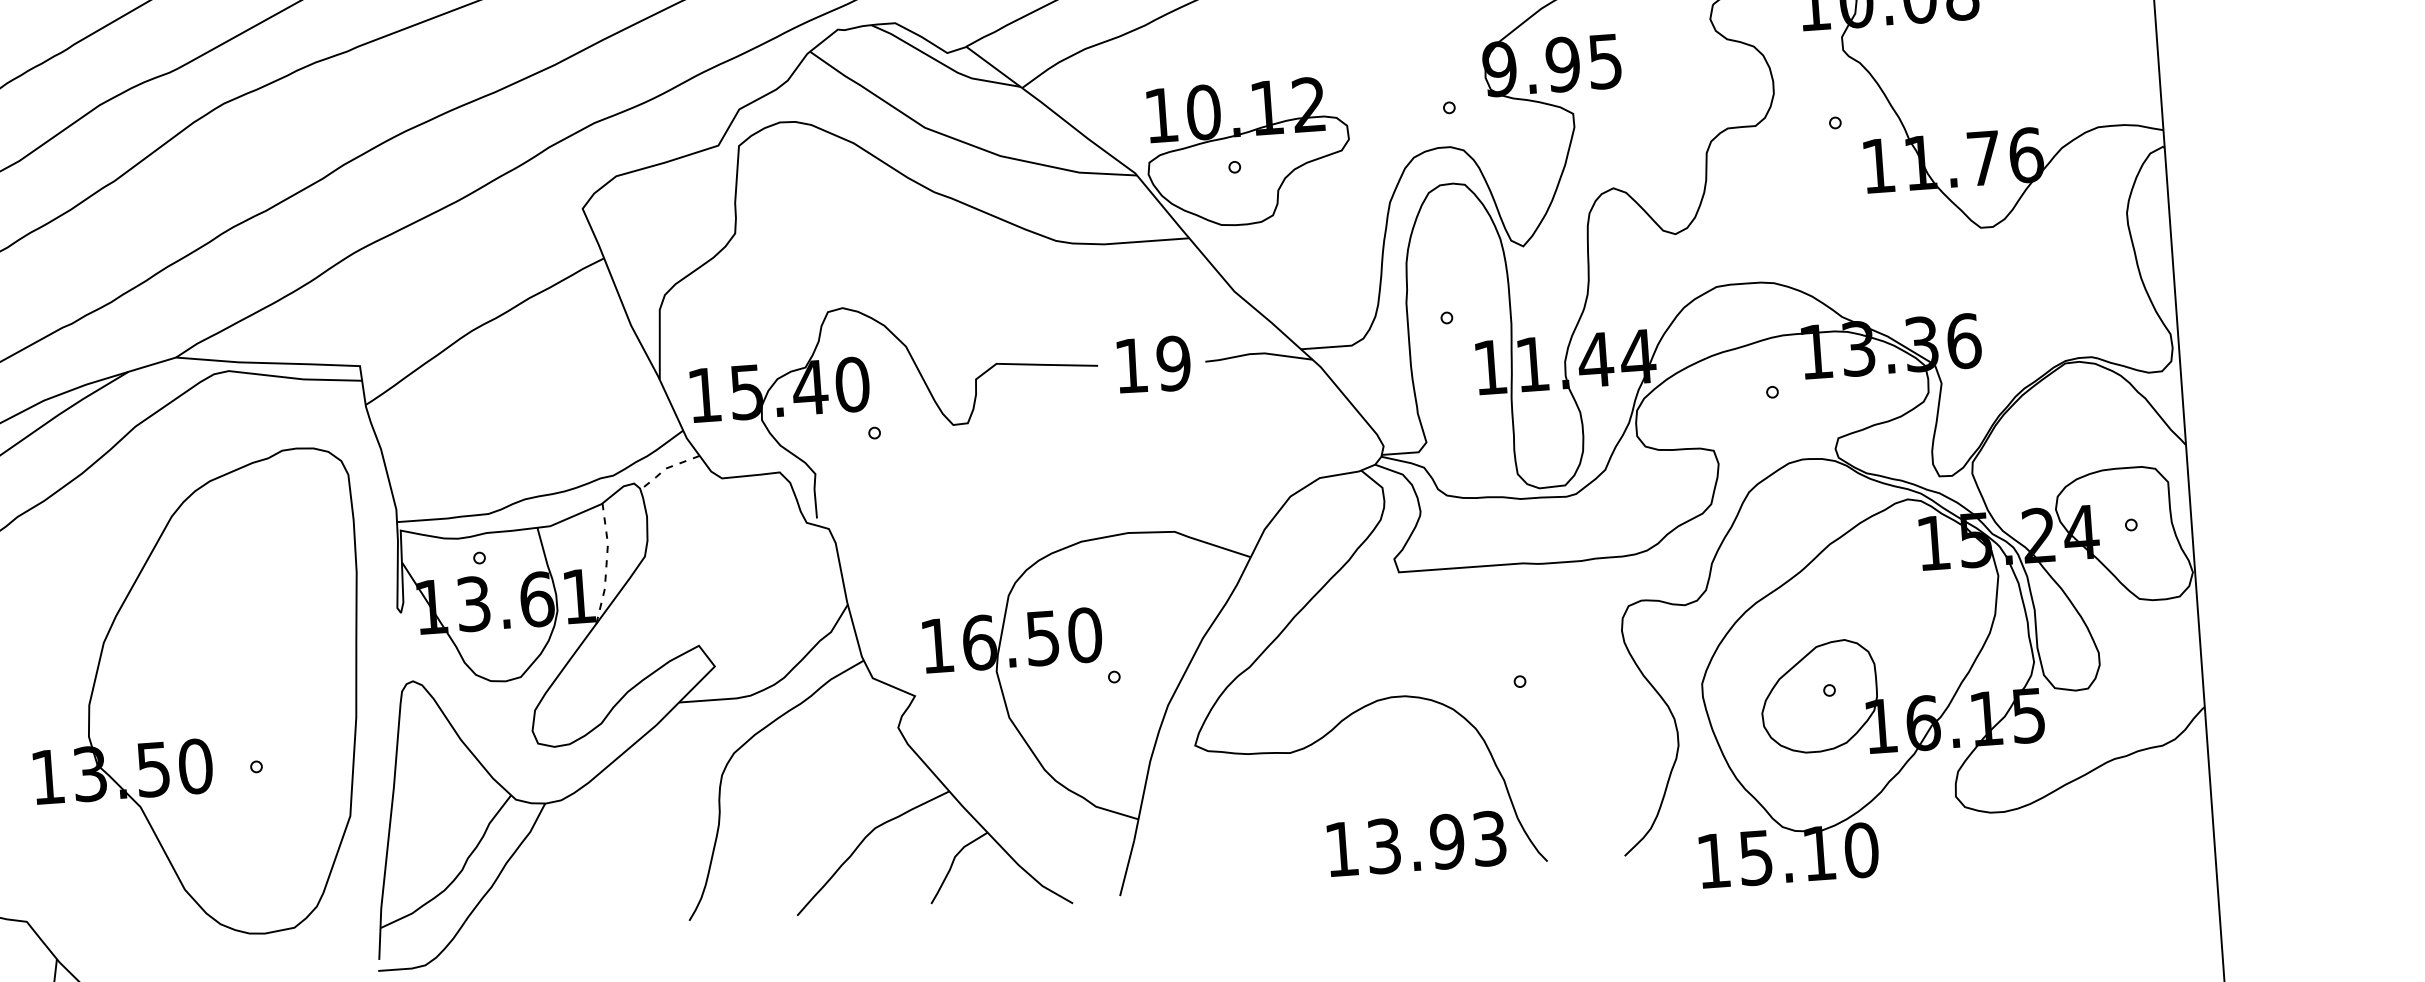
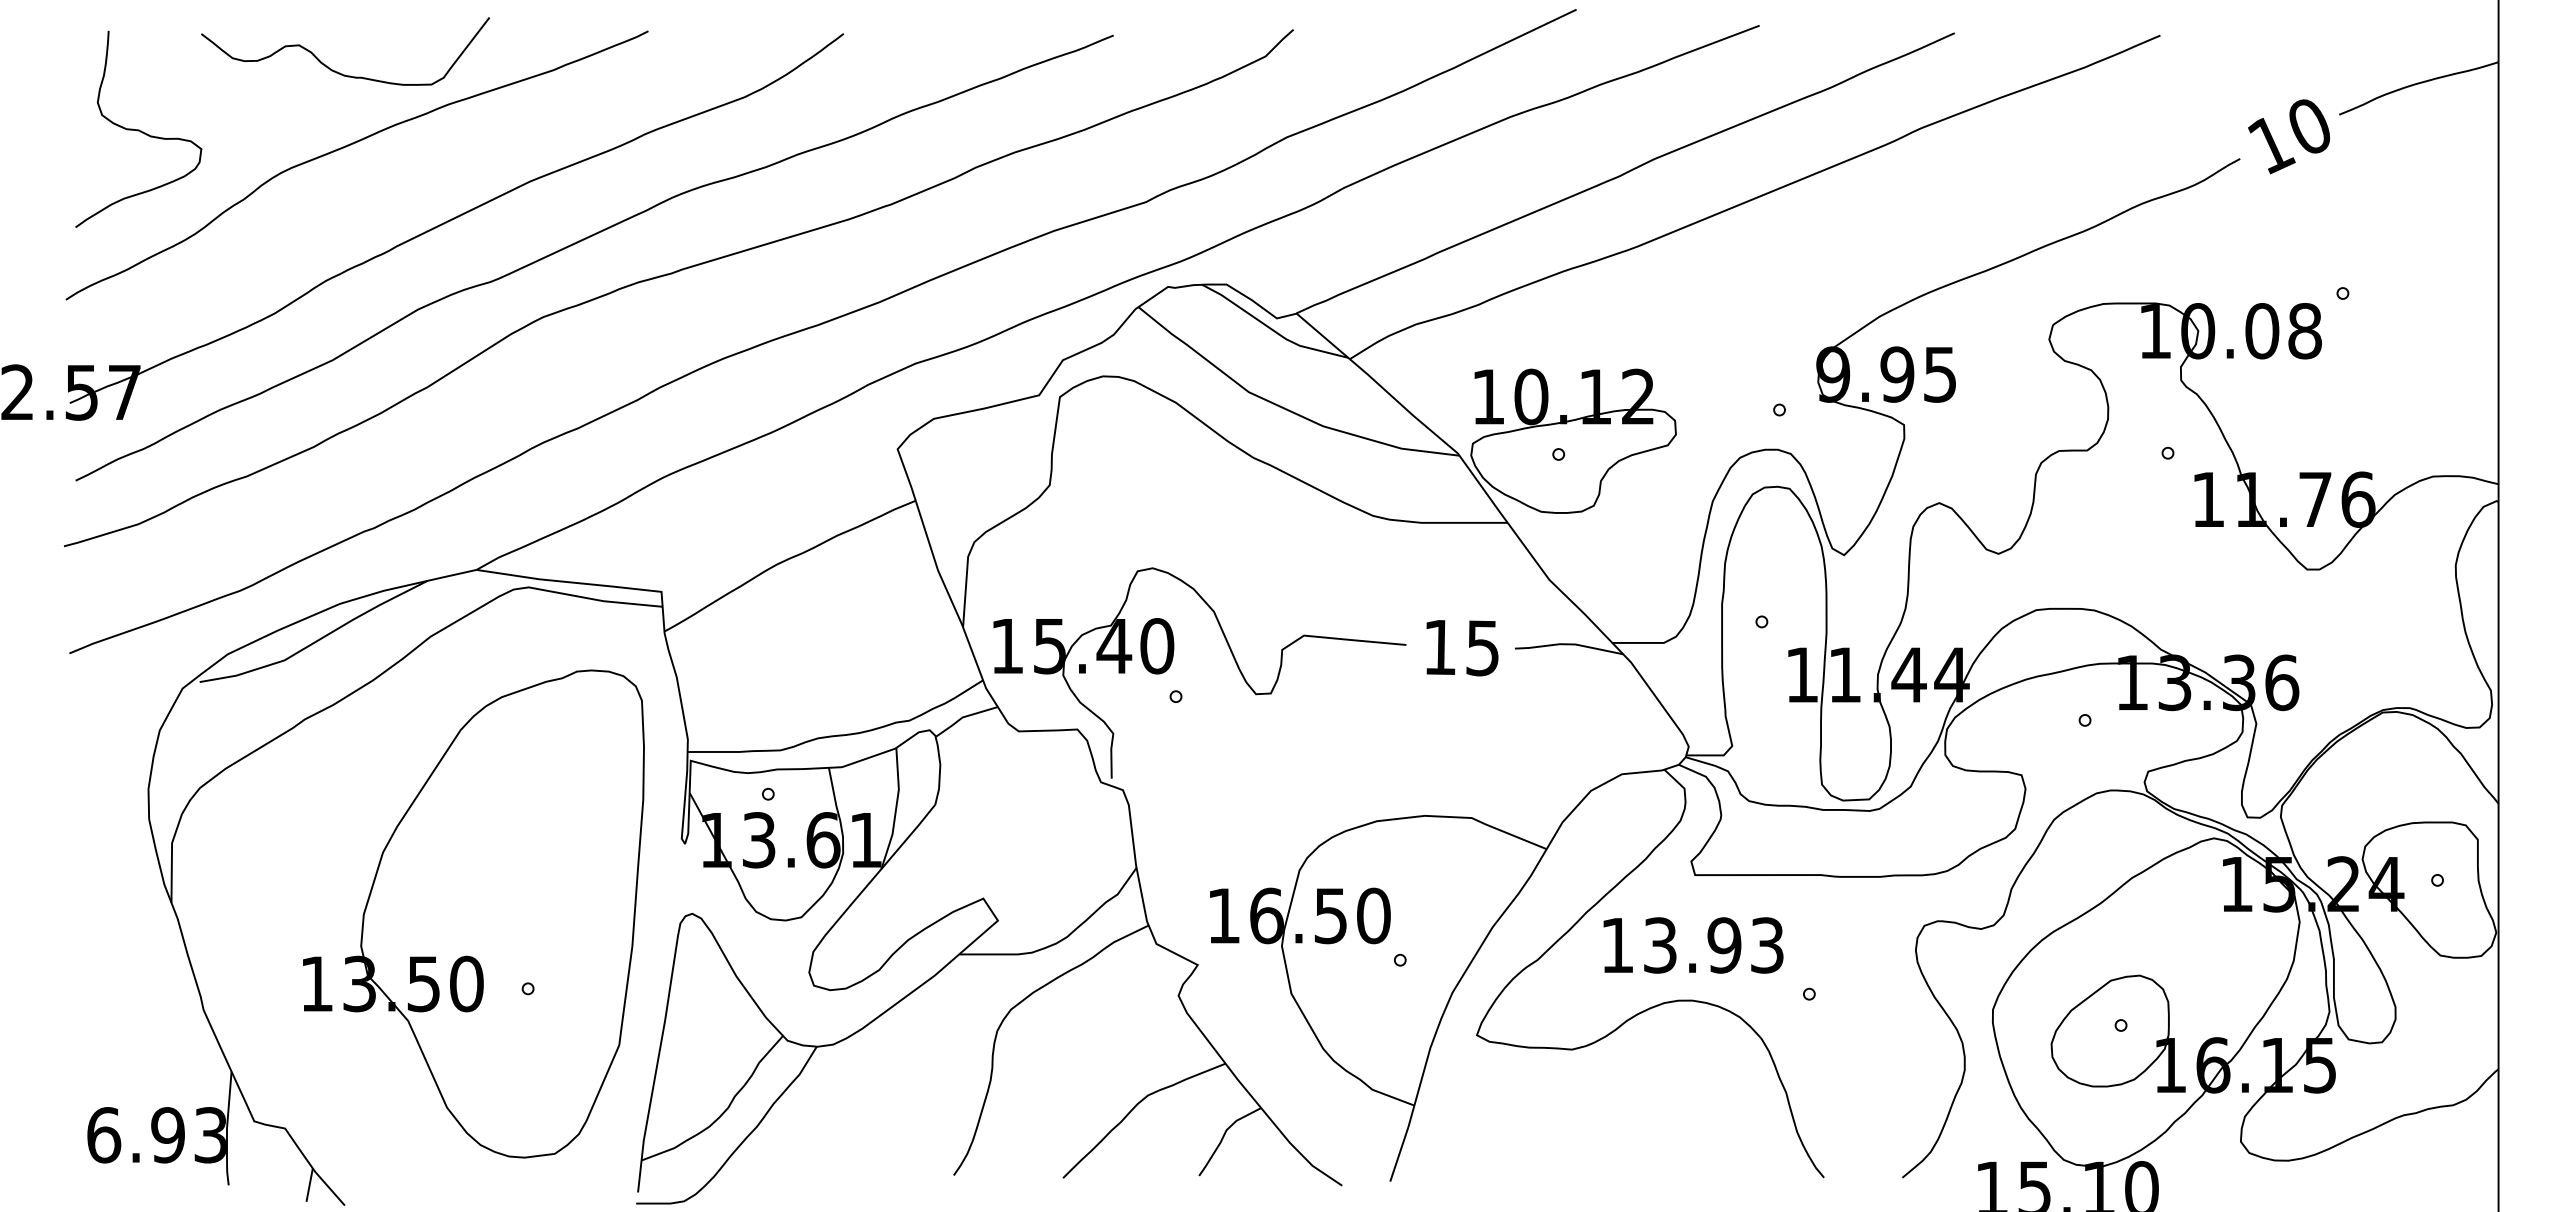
text: (1173, 363) -> (1482, 648), 19 -> 15
line: (665, 468) -> (962, 717), dashed -> solid
line: (607, 564) -> (896, 809), dashed -> solid
text: (1416, 843) -> (1693, 945), moved

